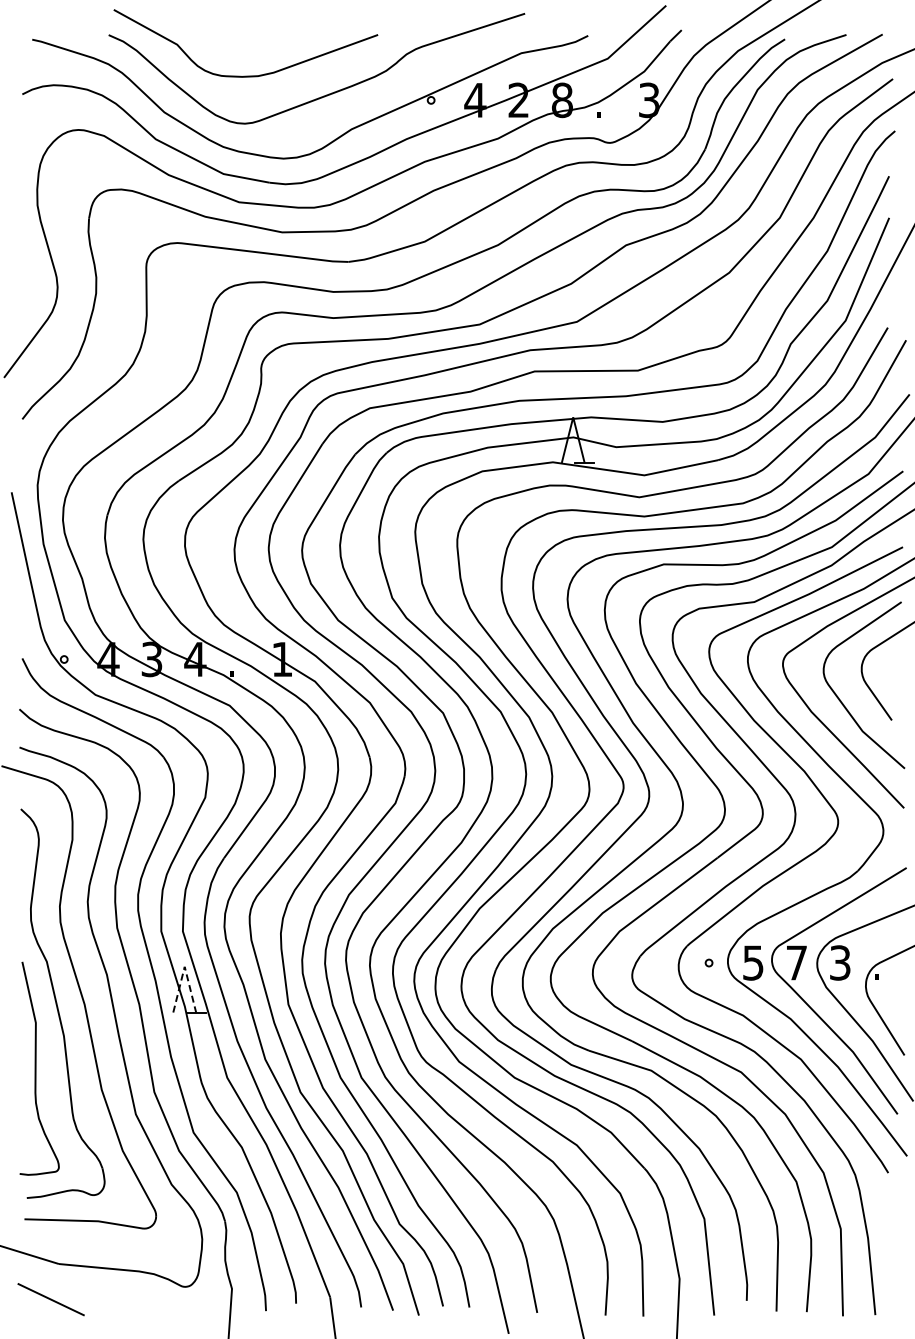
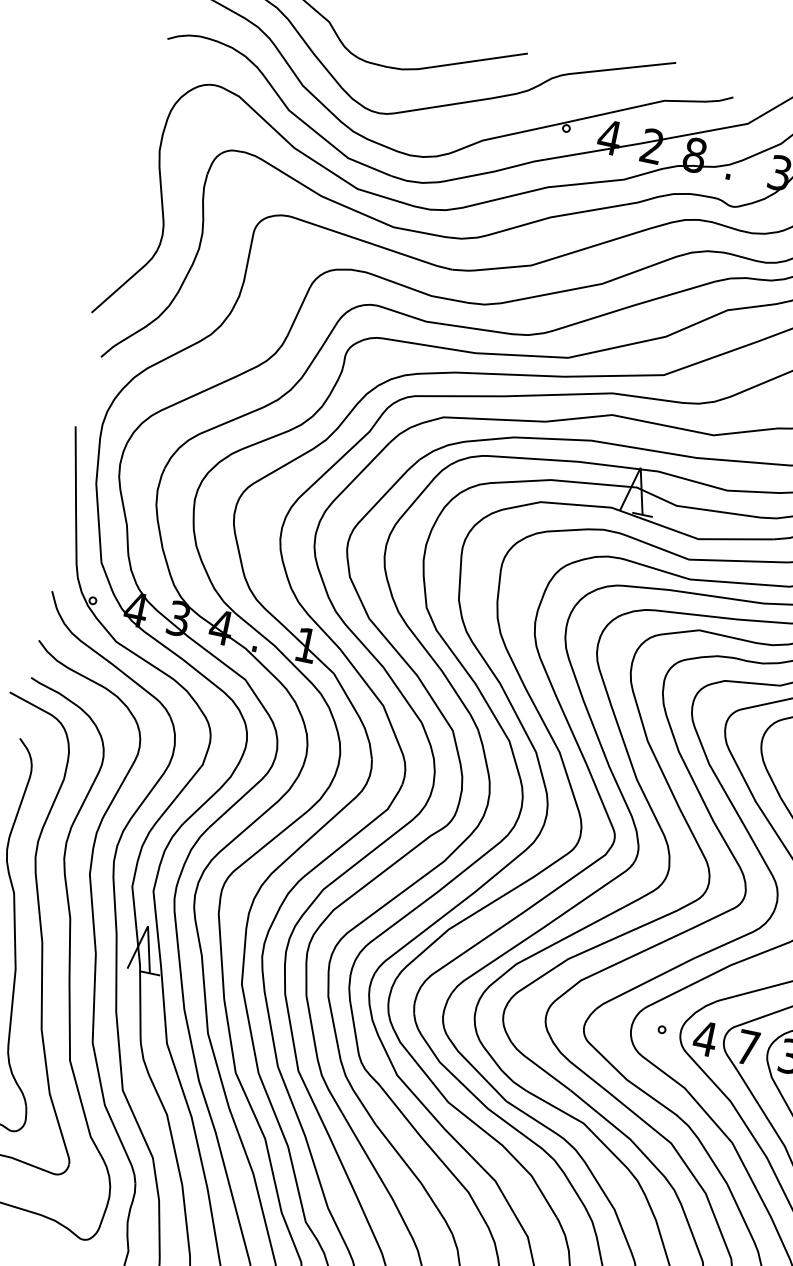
text: (753, 962) -> (705, 1038), 5 -> 4
line: (184, 966) -> (147, 925), dashed -> solid

